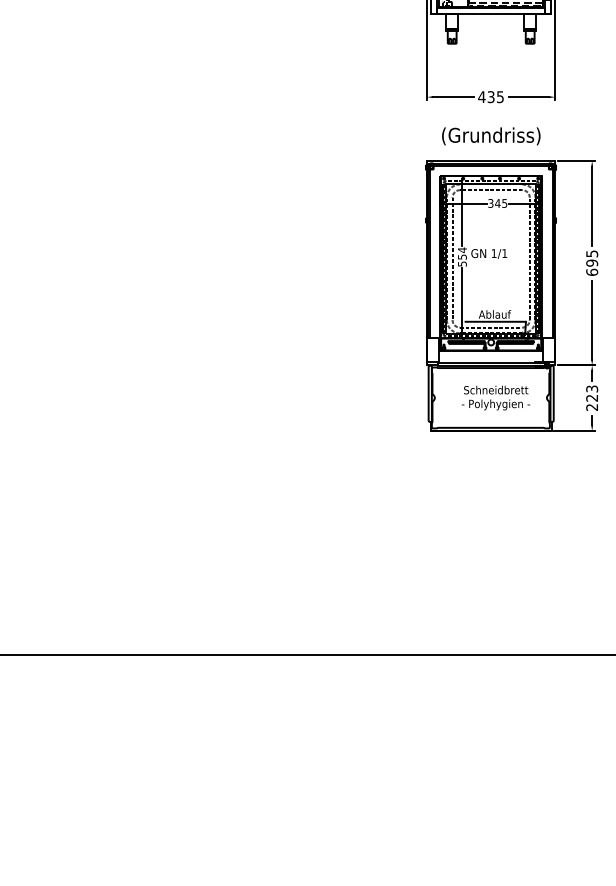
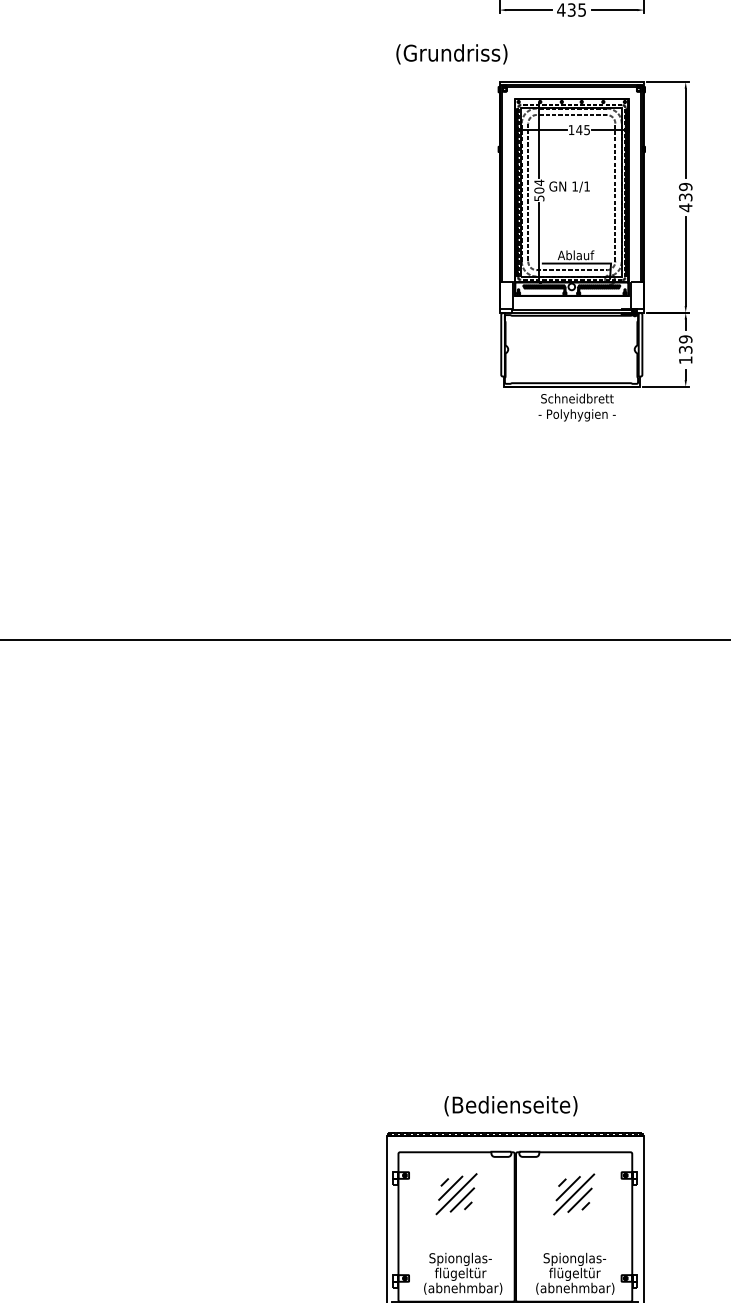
text: (490, 136) -> (451, 54), moved
text: (490, 203) -> (571, 130), 345 -> 145
text: (462, 257) -> (539, 190), 554 -> 504
text: (591, 263) -> (685, 197), 695 -> 439
text: (495, 397) -> (576, 407), moved
text: (591, 397) -> (685, 349), 223 -> 139

